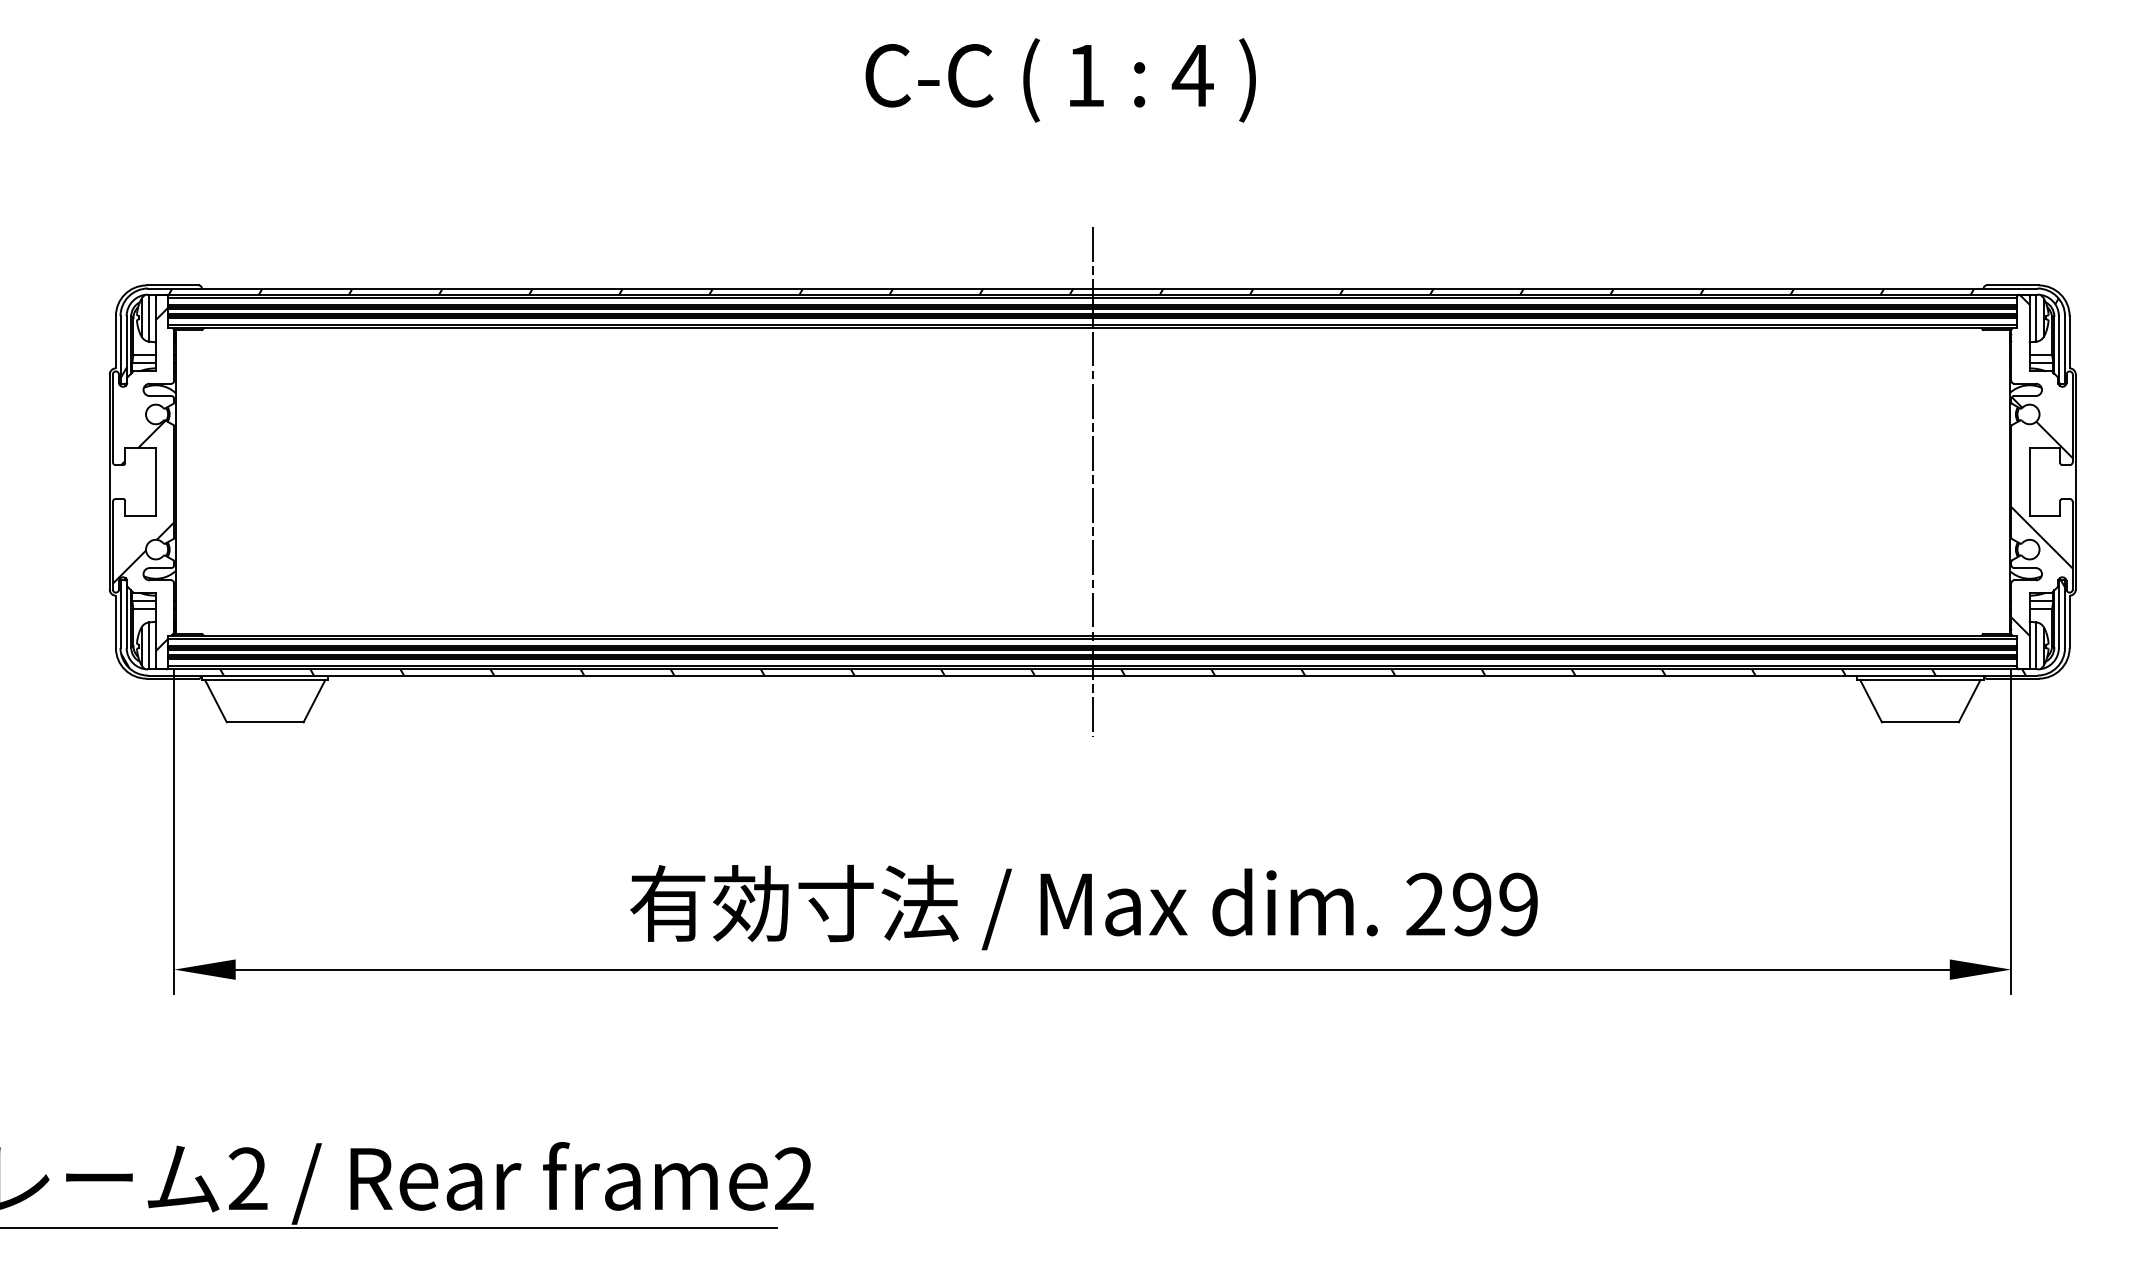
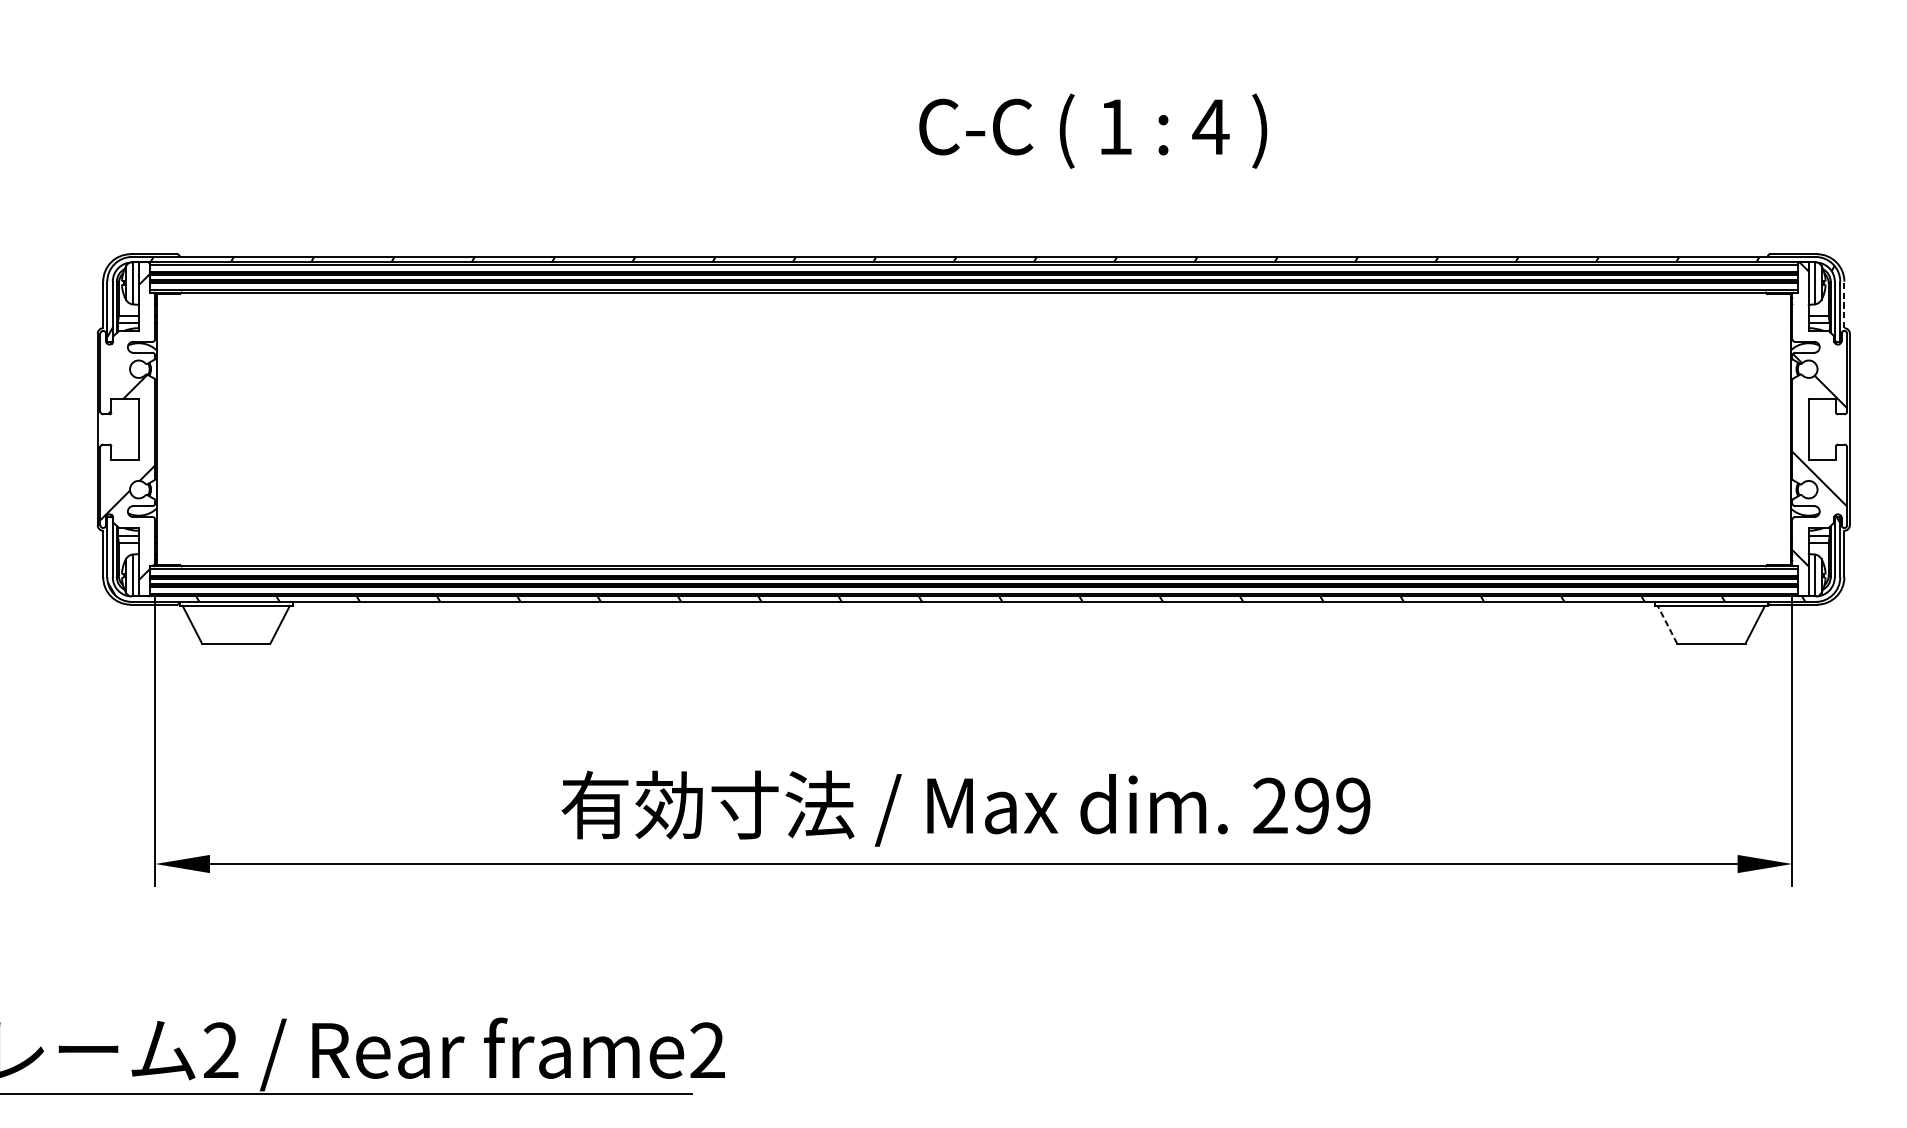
text: (1060, 80) -> (1092, 131), moved
line: (2069, 341) -> (1844, 304), solid -> dashed
line: (1092, 482) -> (973, 429), removed
line: (1871, 701) -> (1667, 625), solid -> dashed

